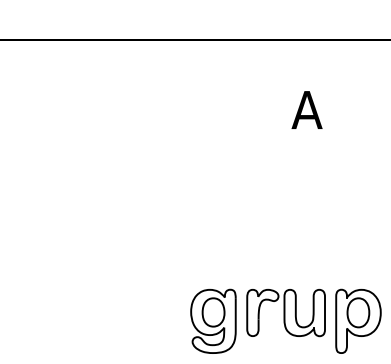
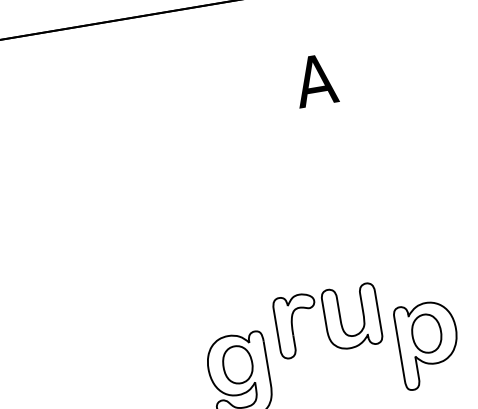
part: (285, 313) -> (327, 321), moved

